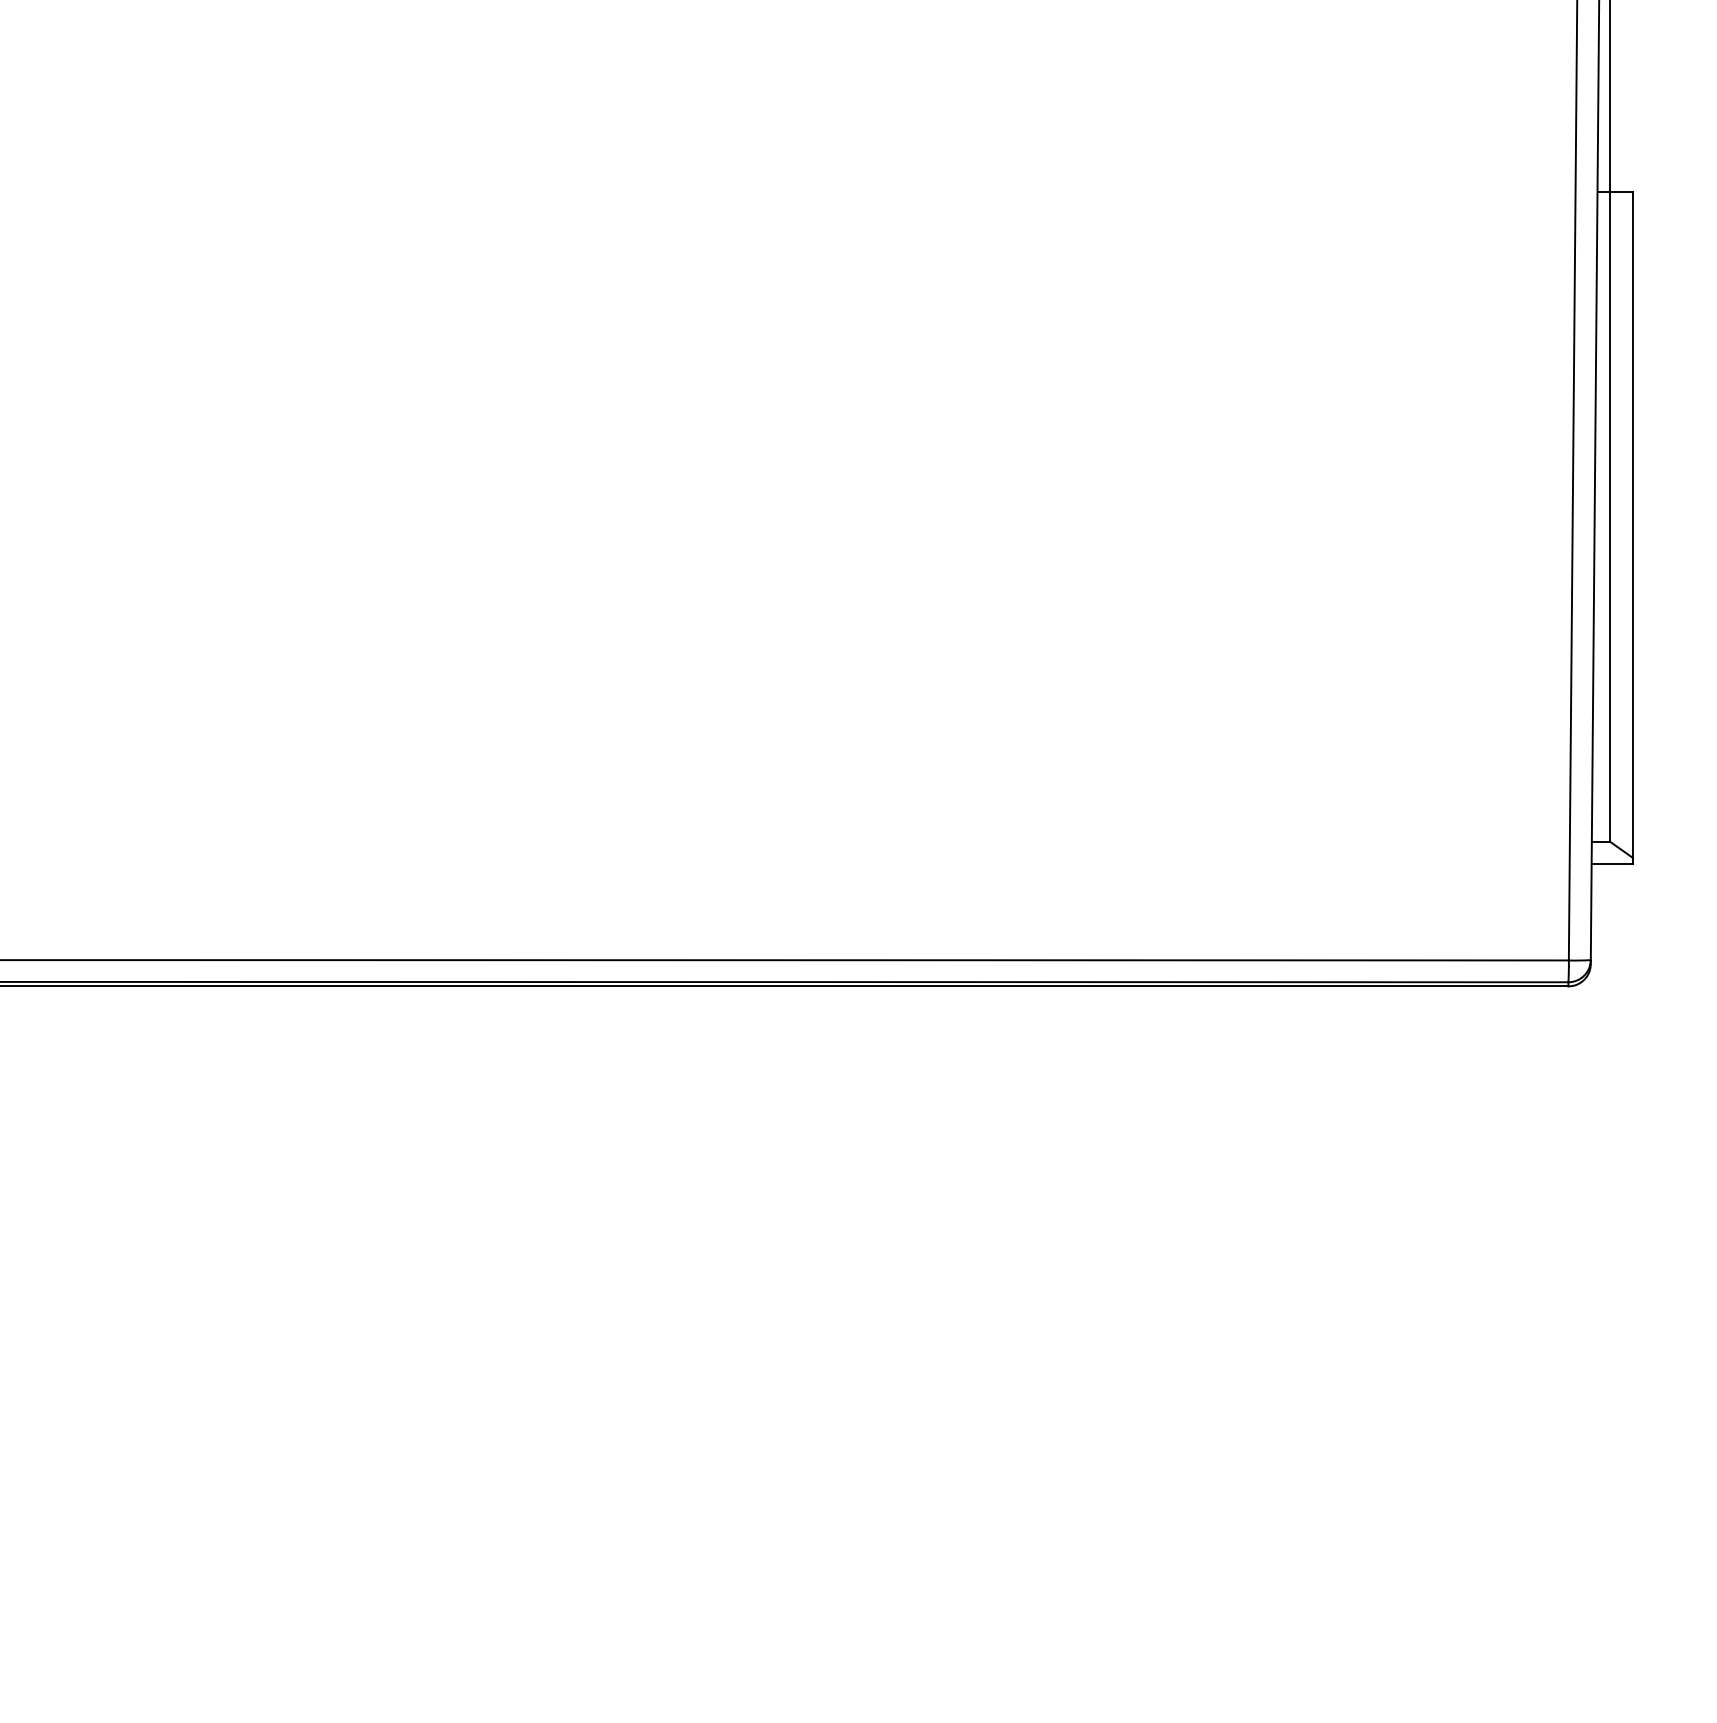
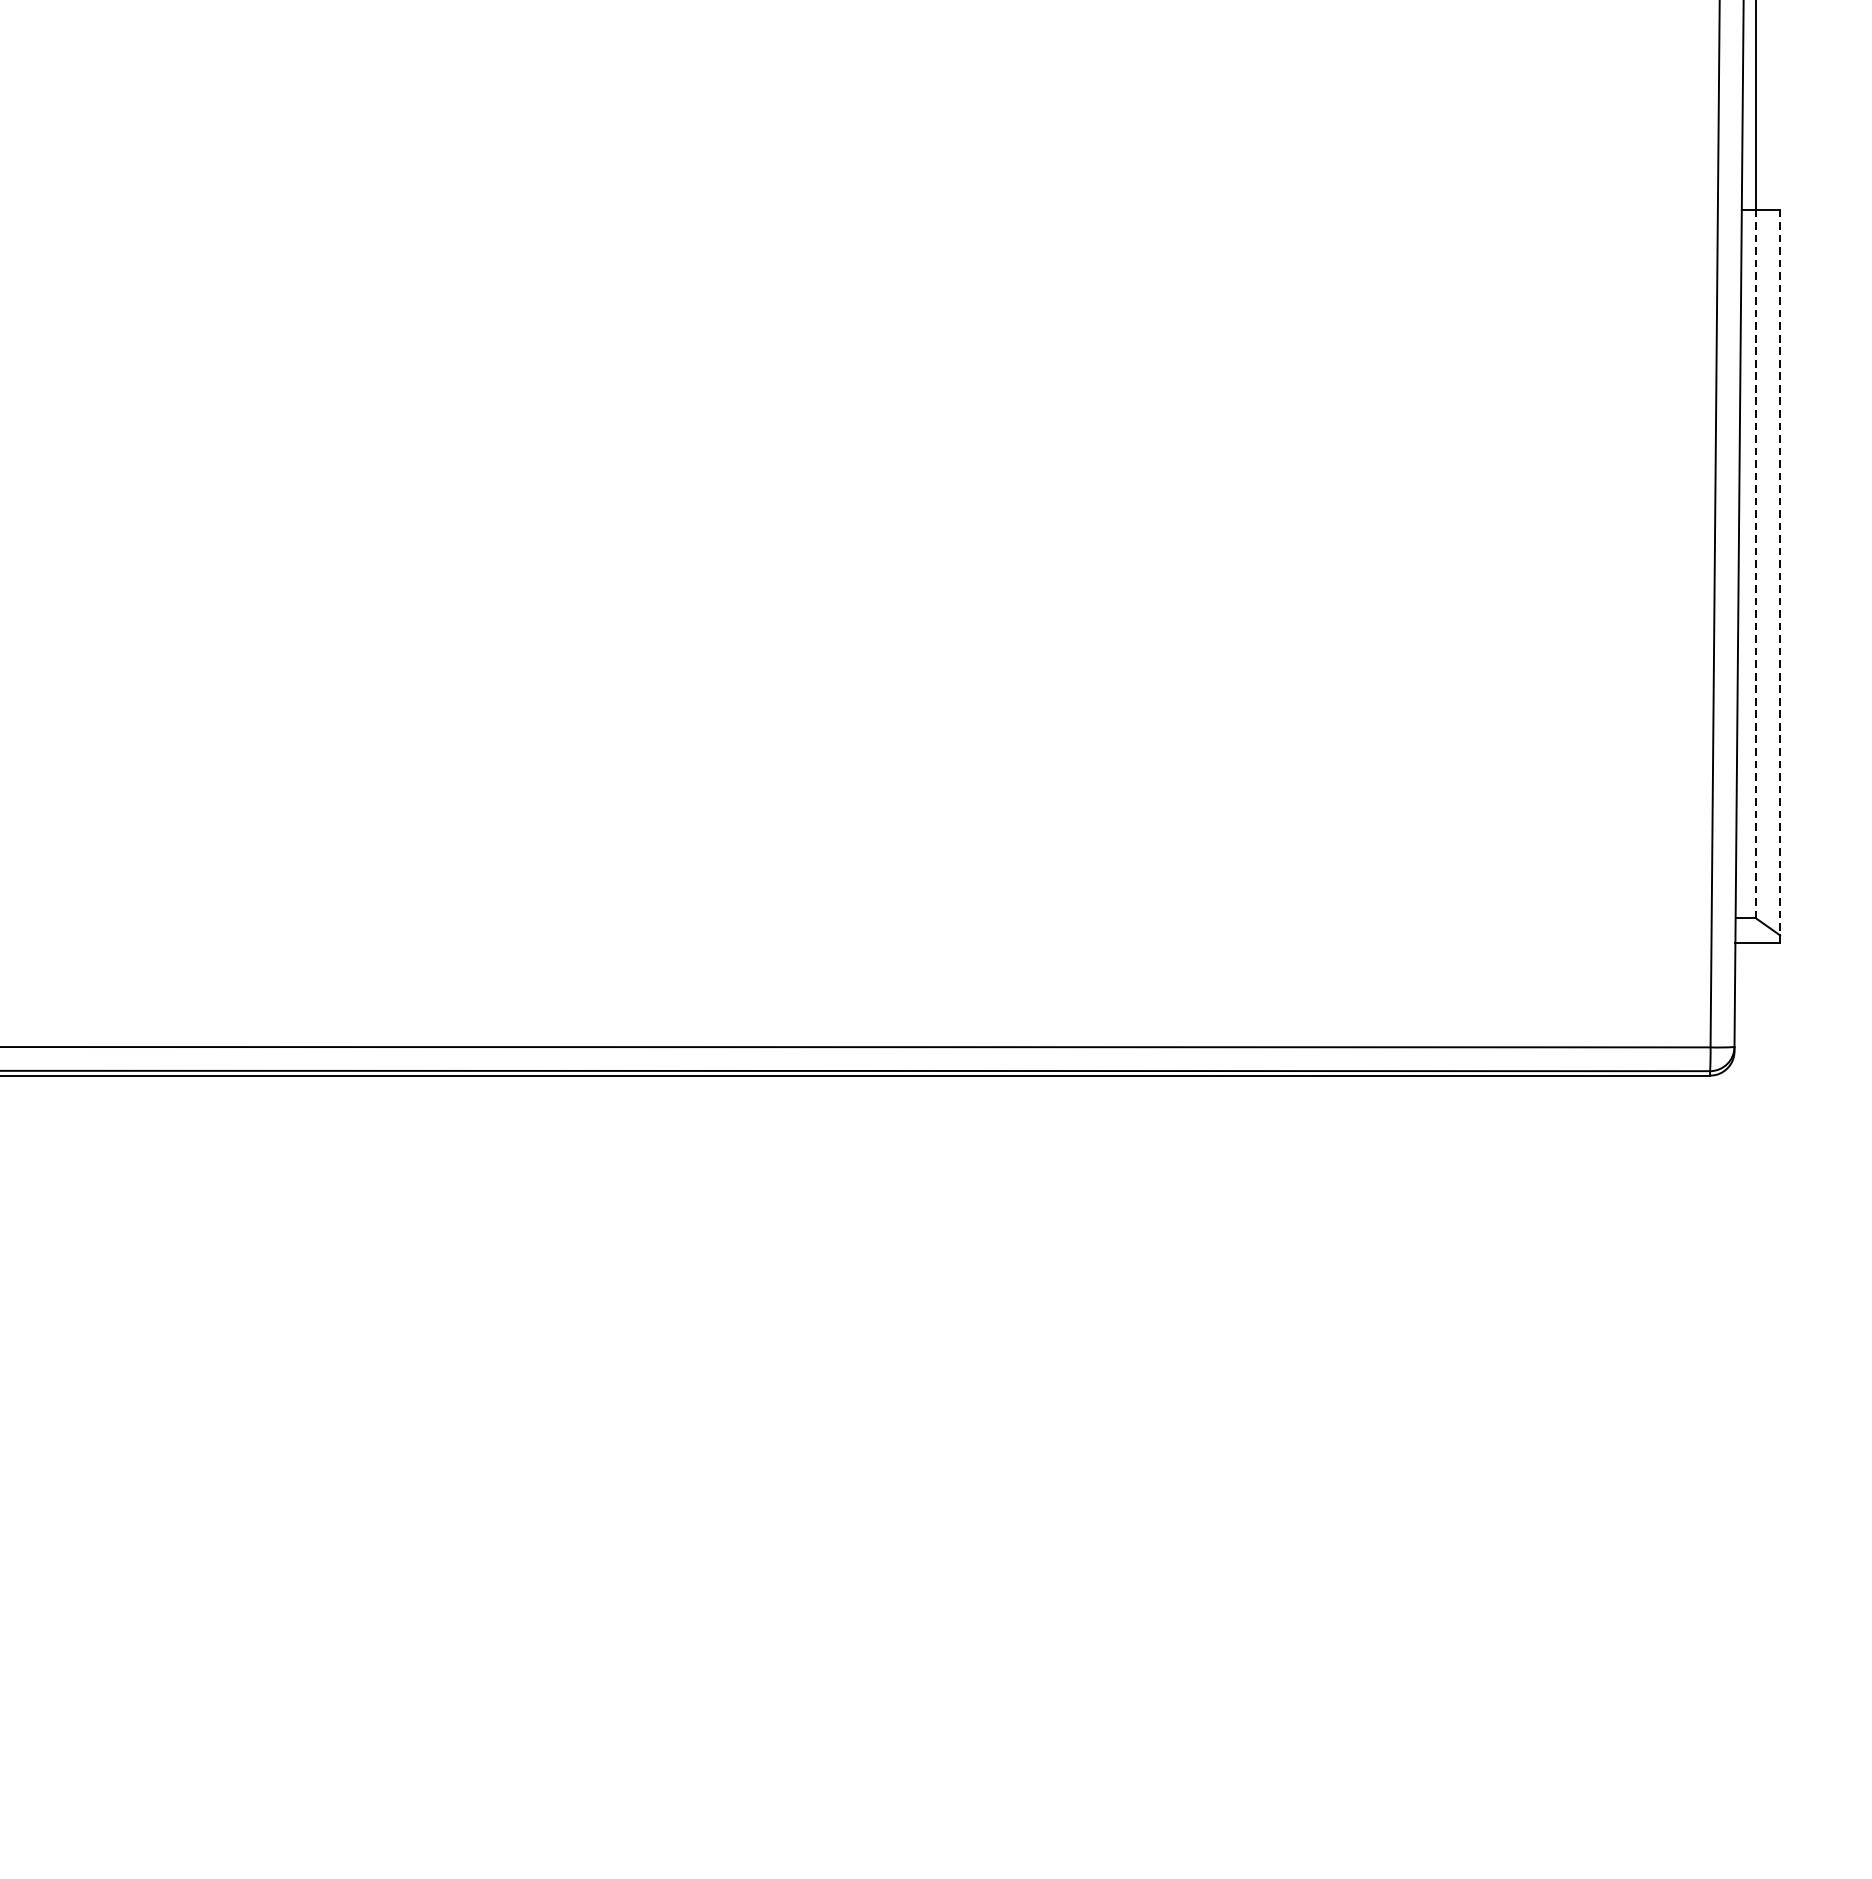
line: (1610, 517) -> (1755, 564), solid -> dashed
line: (1632, 524) -> (1779, 572), solid -> dashed

